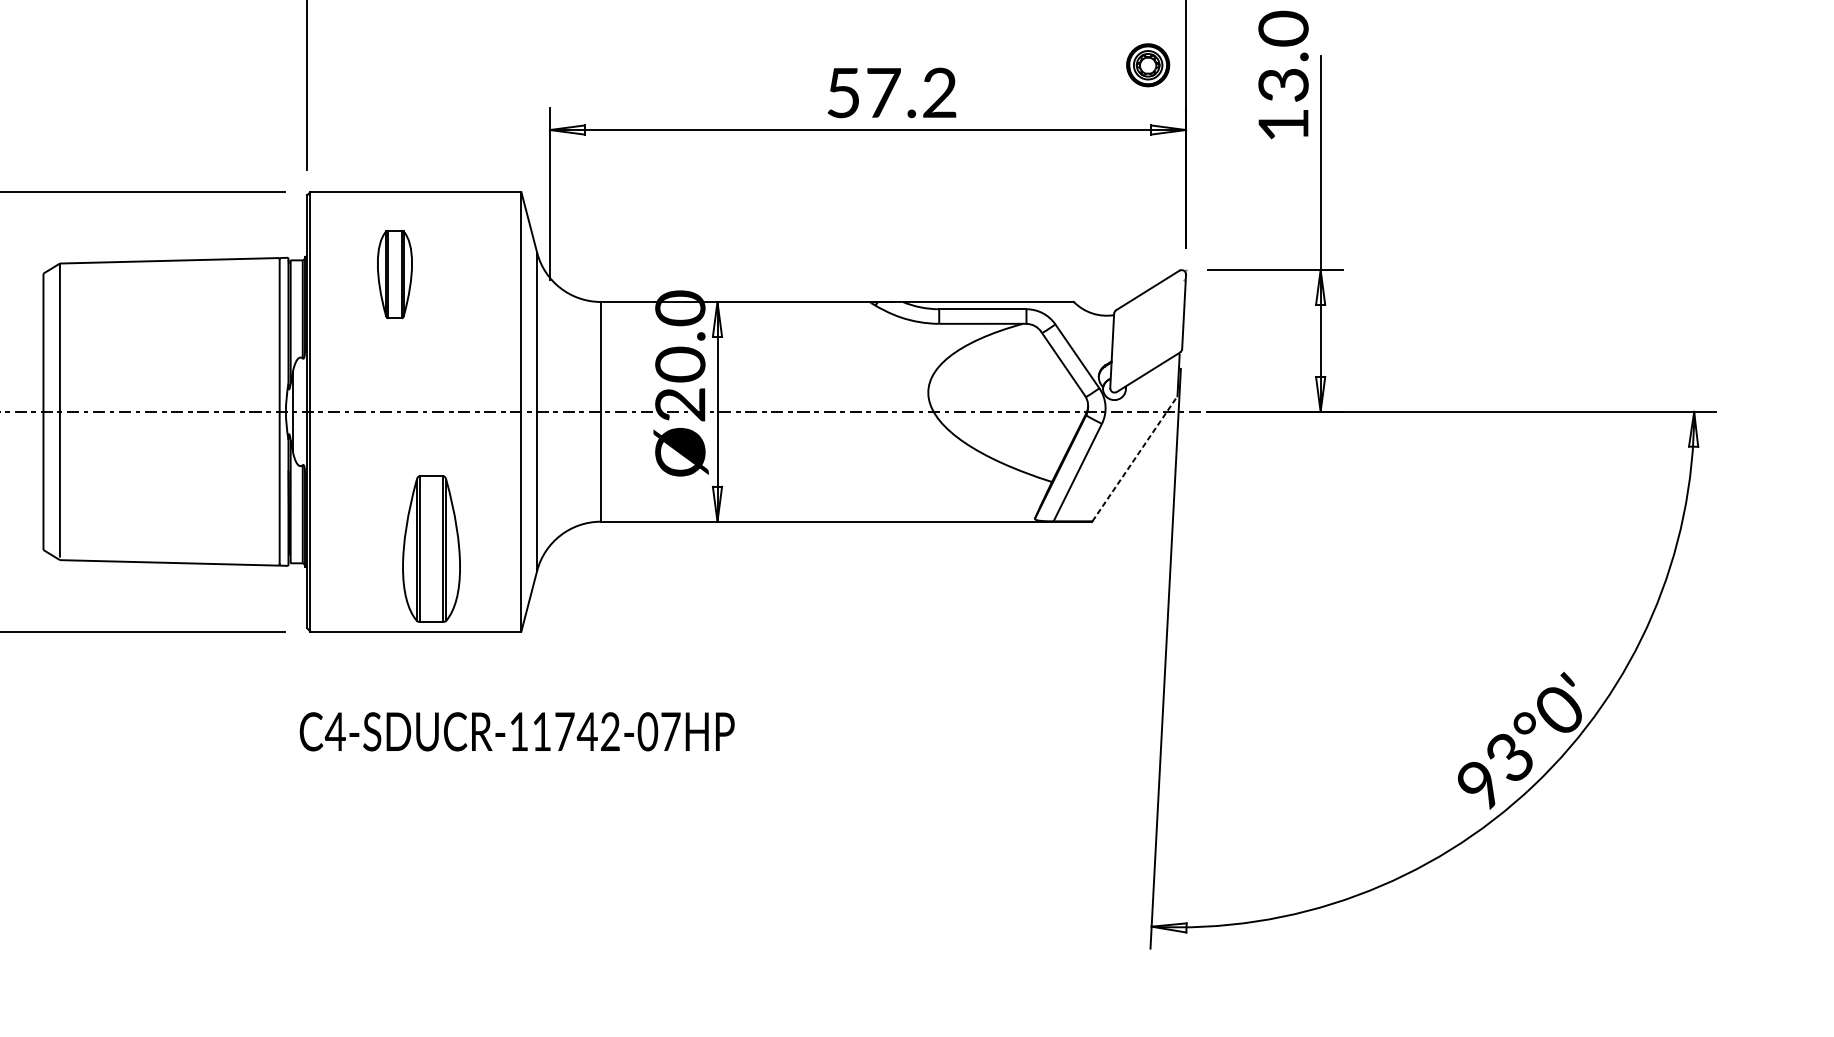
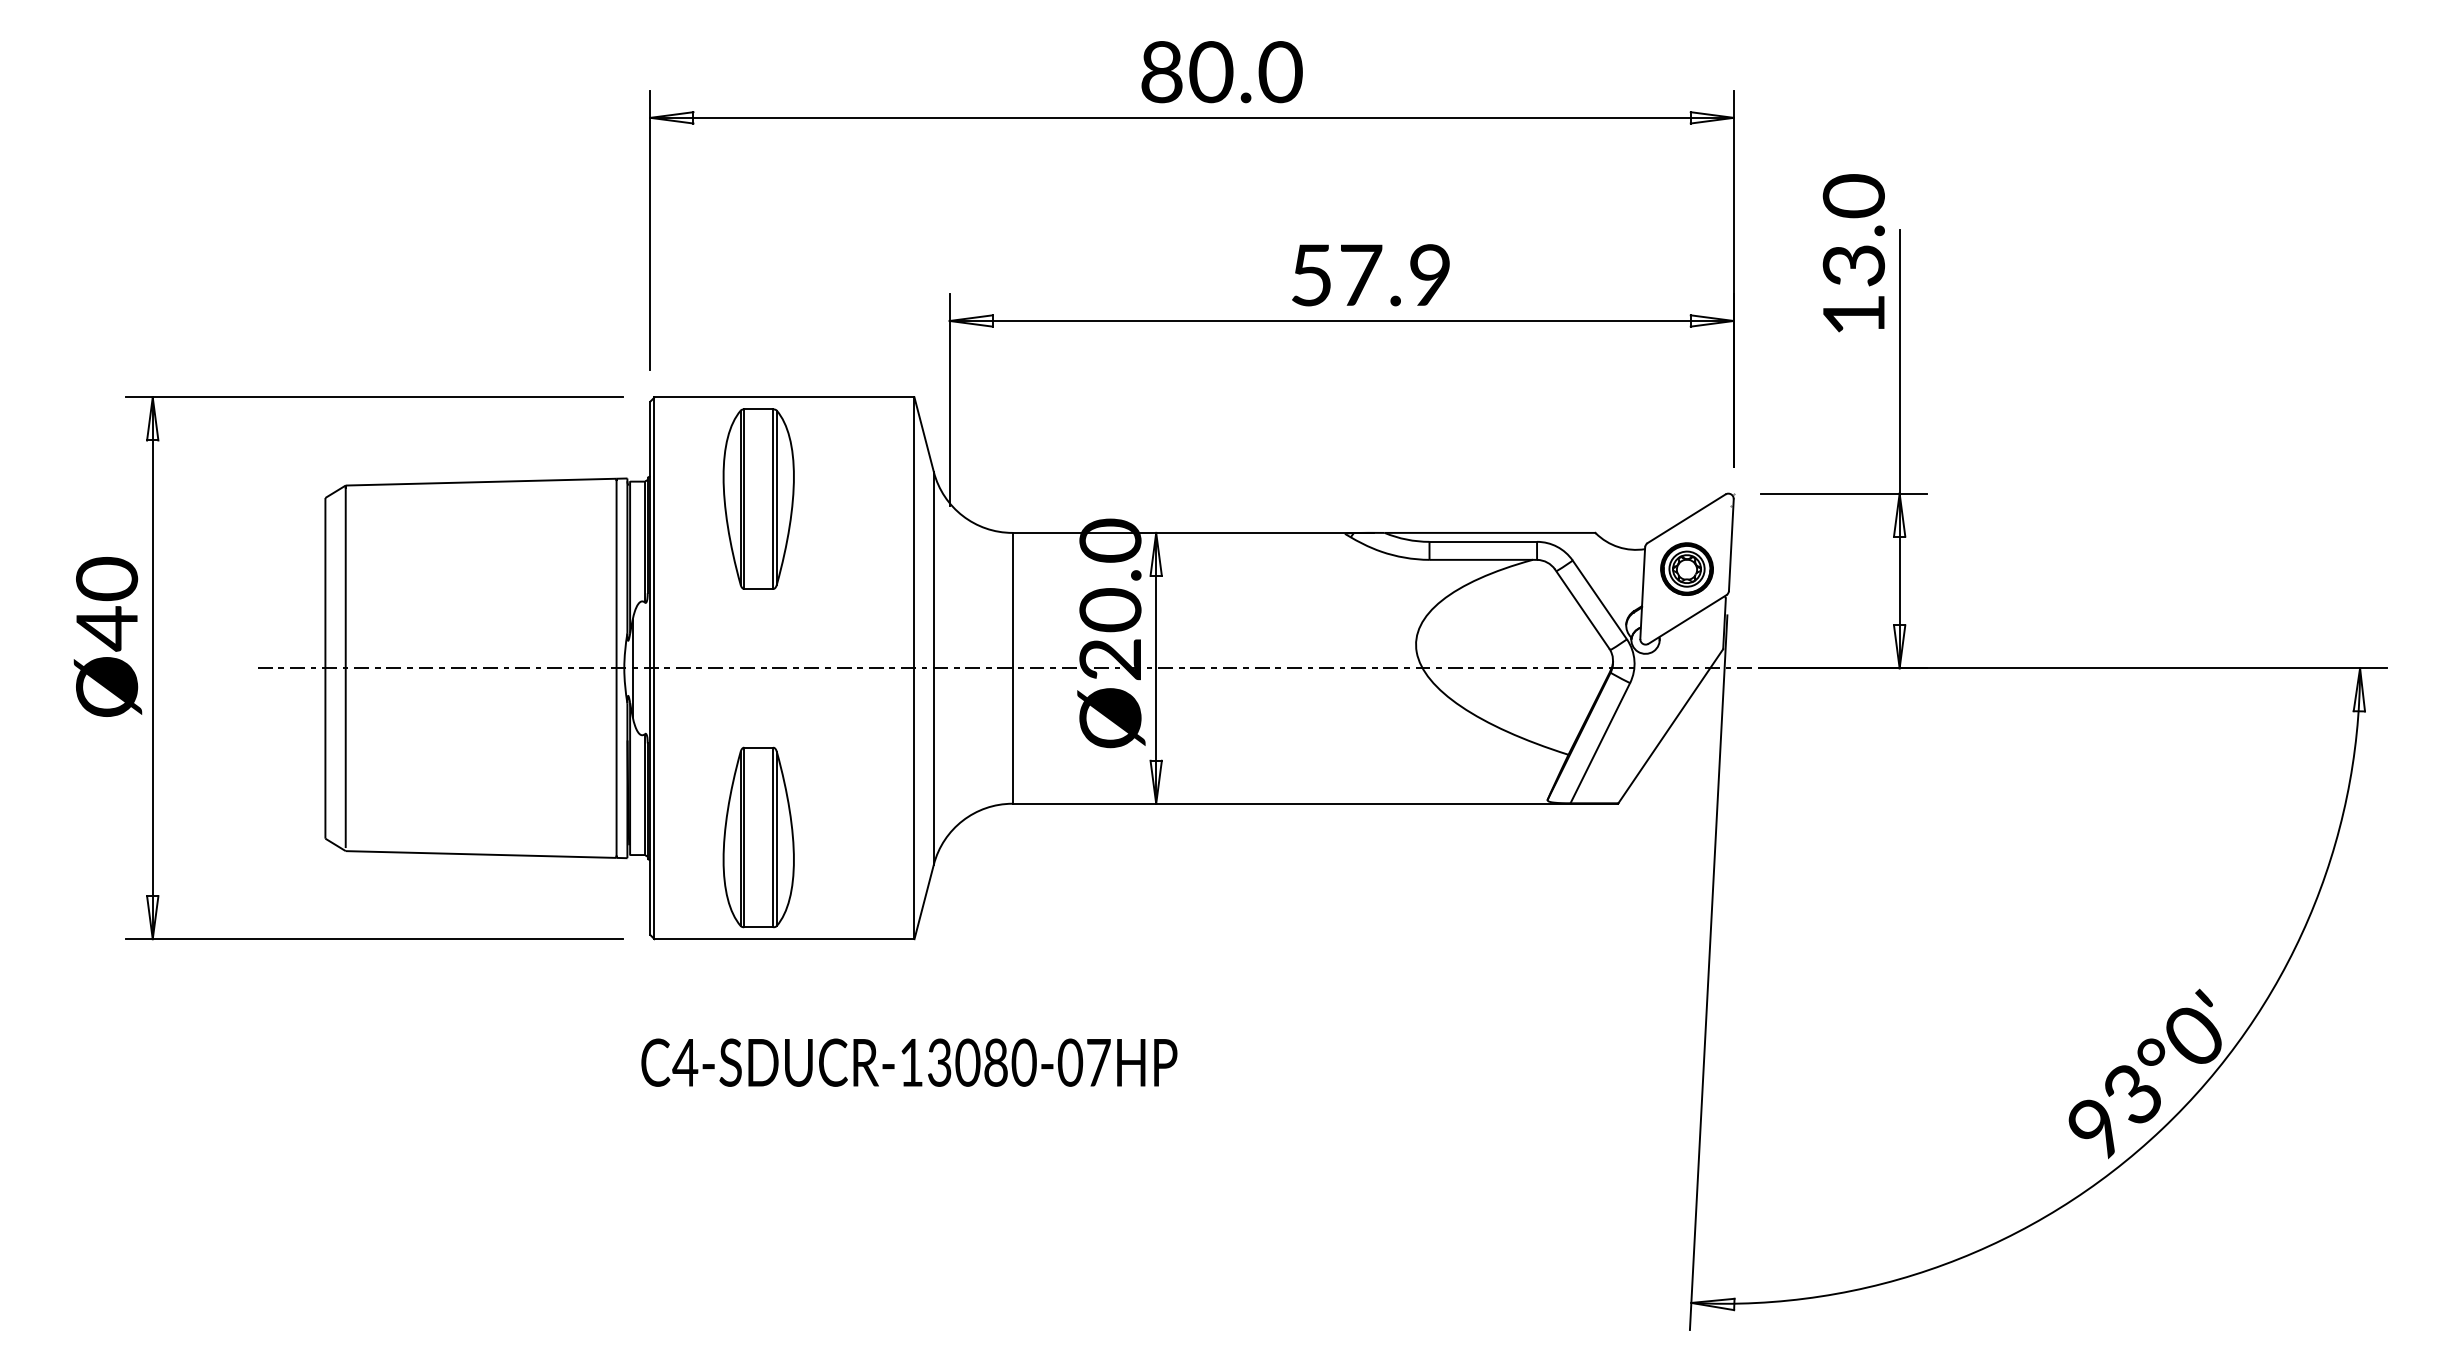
part: (1147, 64) -> (1686, 568), moved
text: (939, 92) -> (1429, 274), 57.2 -> 57.9
part: (394, 274) -> (758, 498), size x1.67
line: (1135, 458) -> (1671, 725), dashed -> solid
part: (431, 549) -> (758, 837), moved
text: (576, 731) -> (982, 1062), C4-SDUCR-11742-07HP -> C4-SDUCR-13080-07HP

